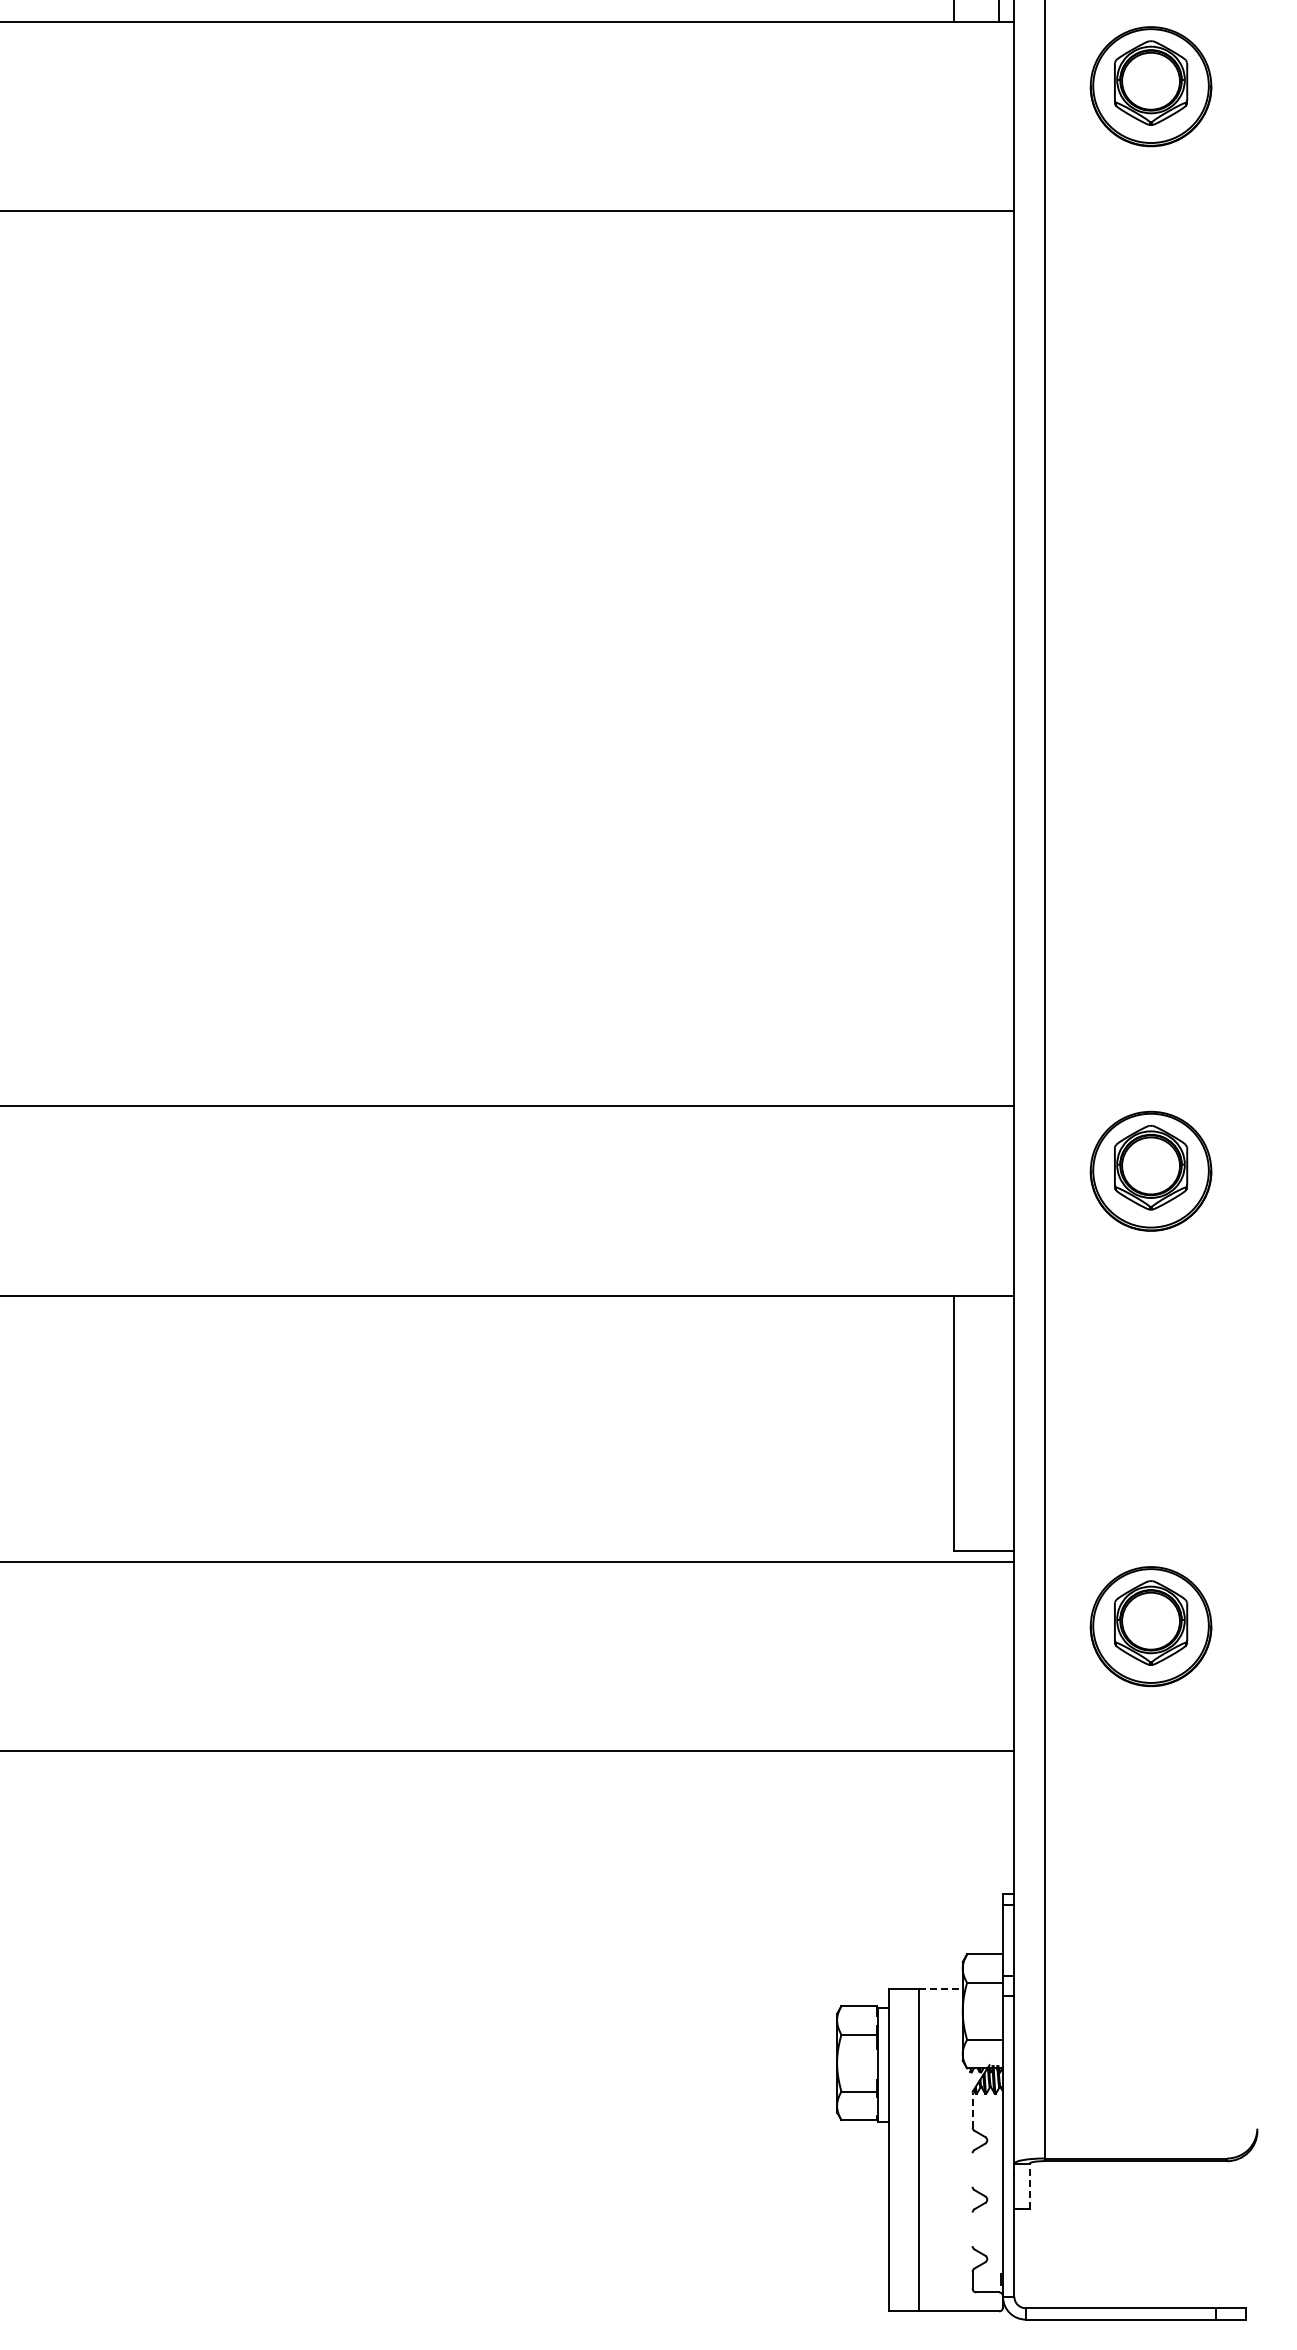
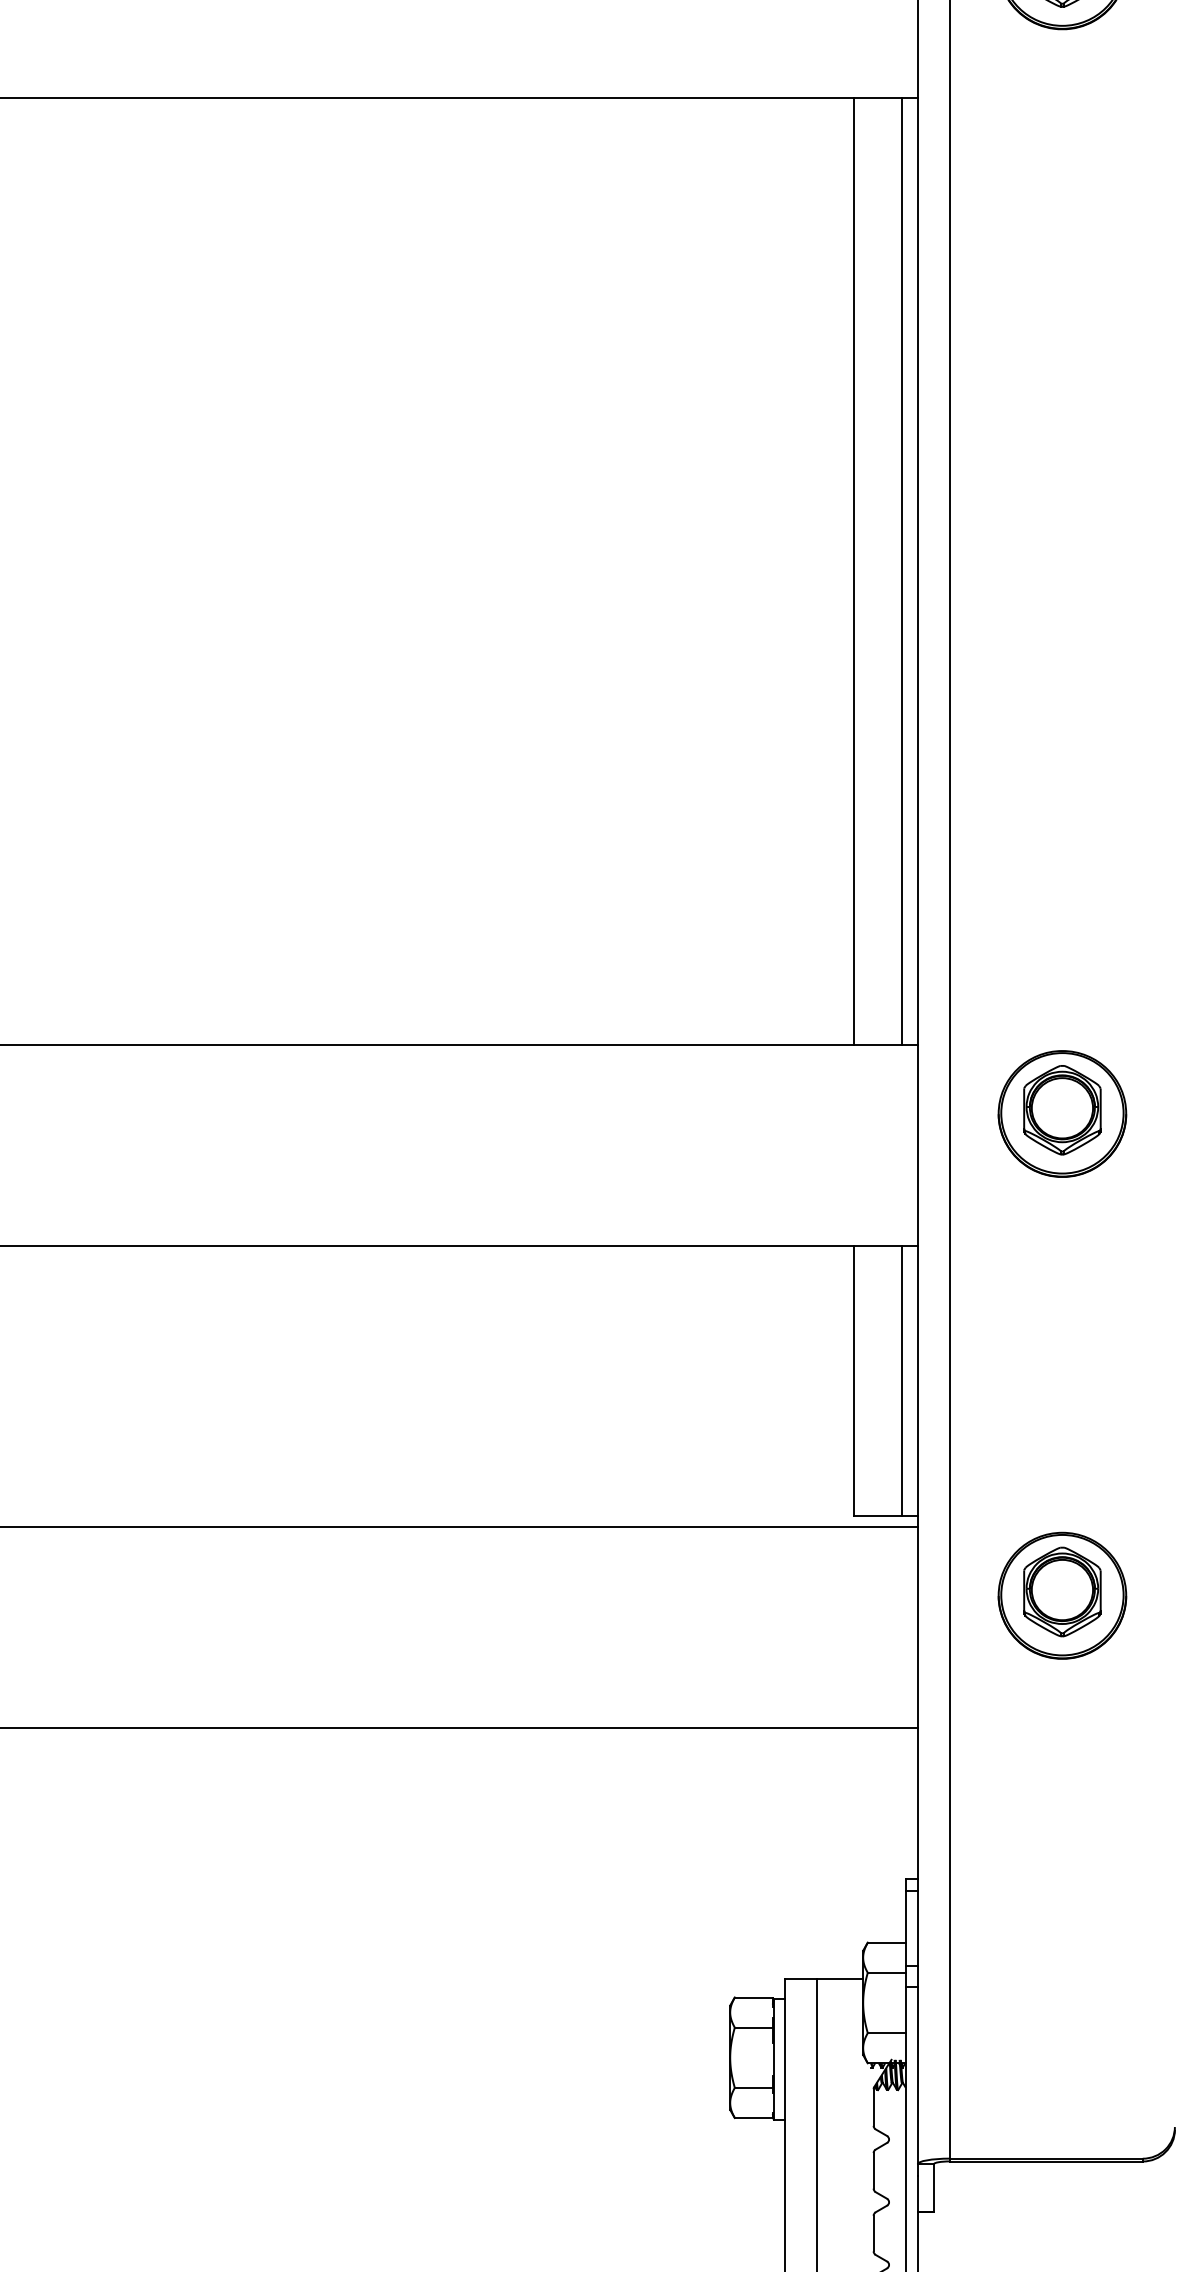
line: (953, 658) -> (853, 571), added
line: (999, 658) -> (902, 571), added
line: (999, 1423) -> (902, 1380), added
line: (941, 1988) -> (840, 1978), dashed -> solid
line: (972, 2109) -> (873, 2106), dashed -> solid
line: (972, 2169) -> (873, 2170), added
line: (1029, 2185) -> (933, 2187), dashed -> solid
line: (972, 2229) -> (873, 2233), added

